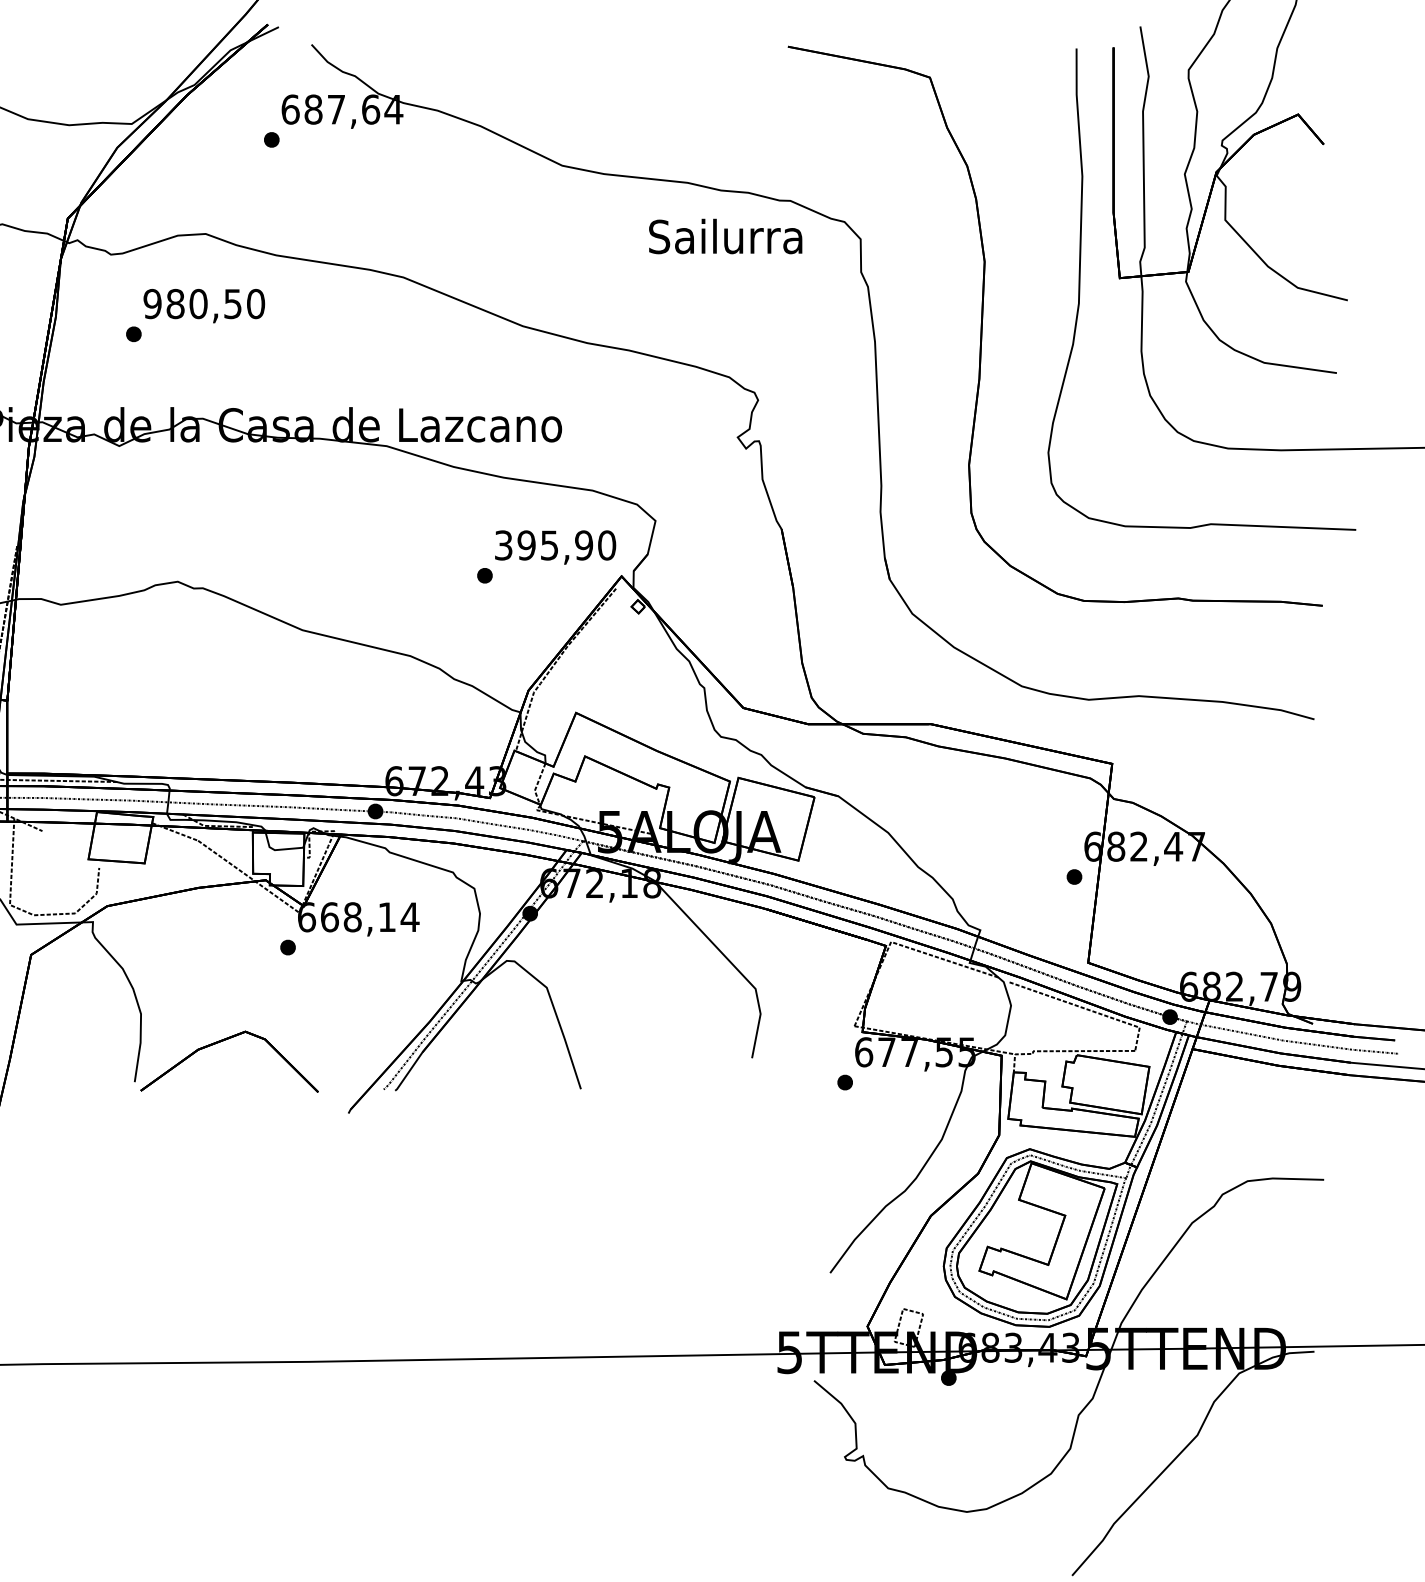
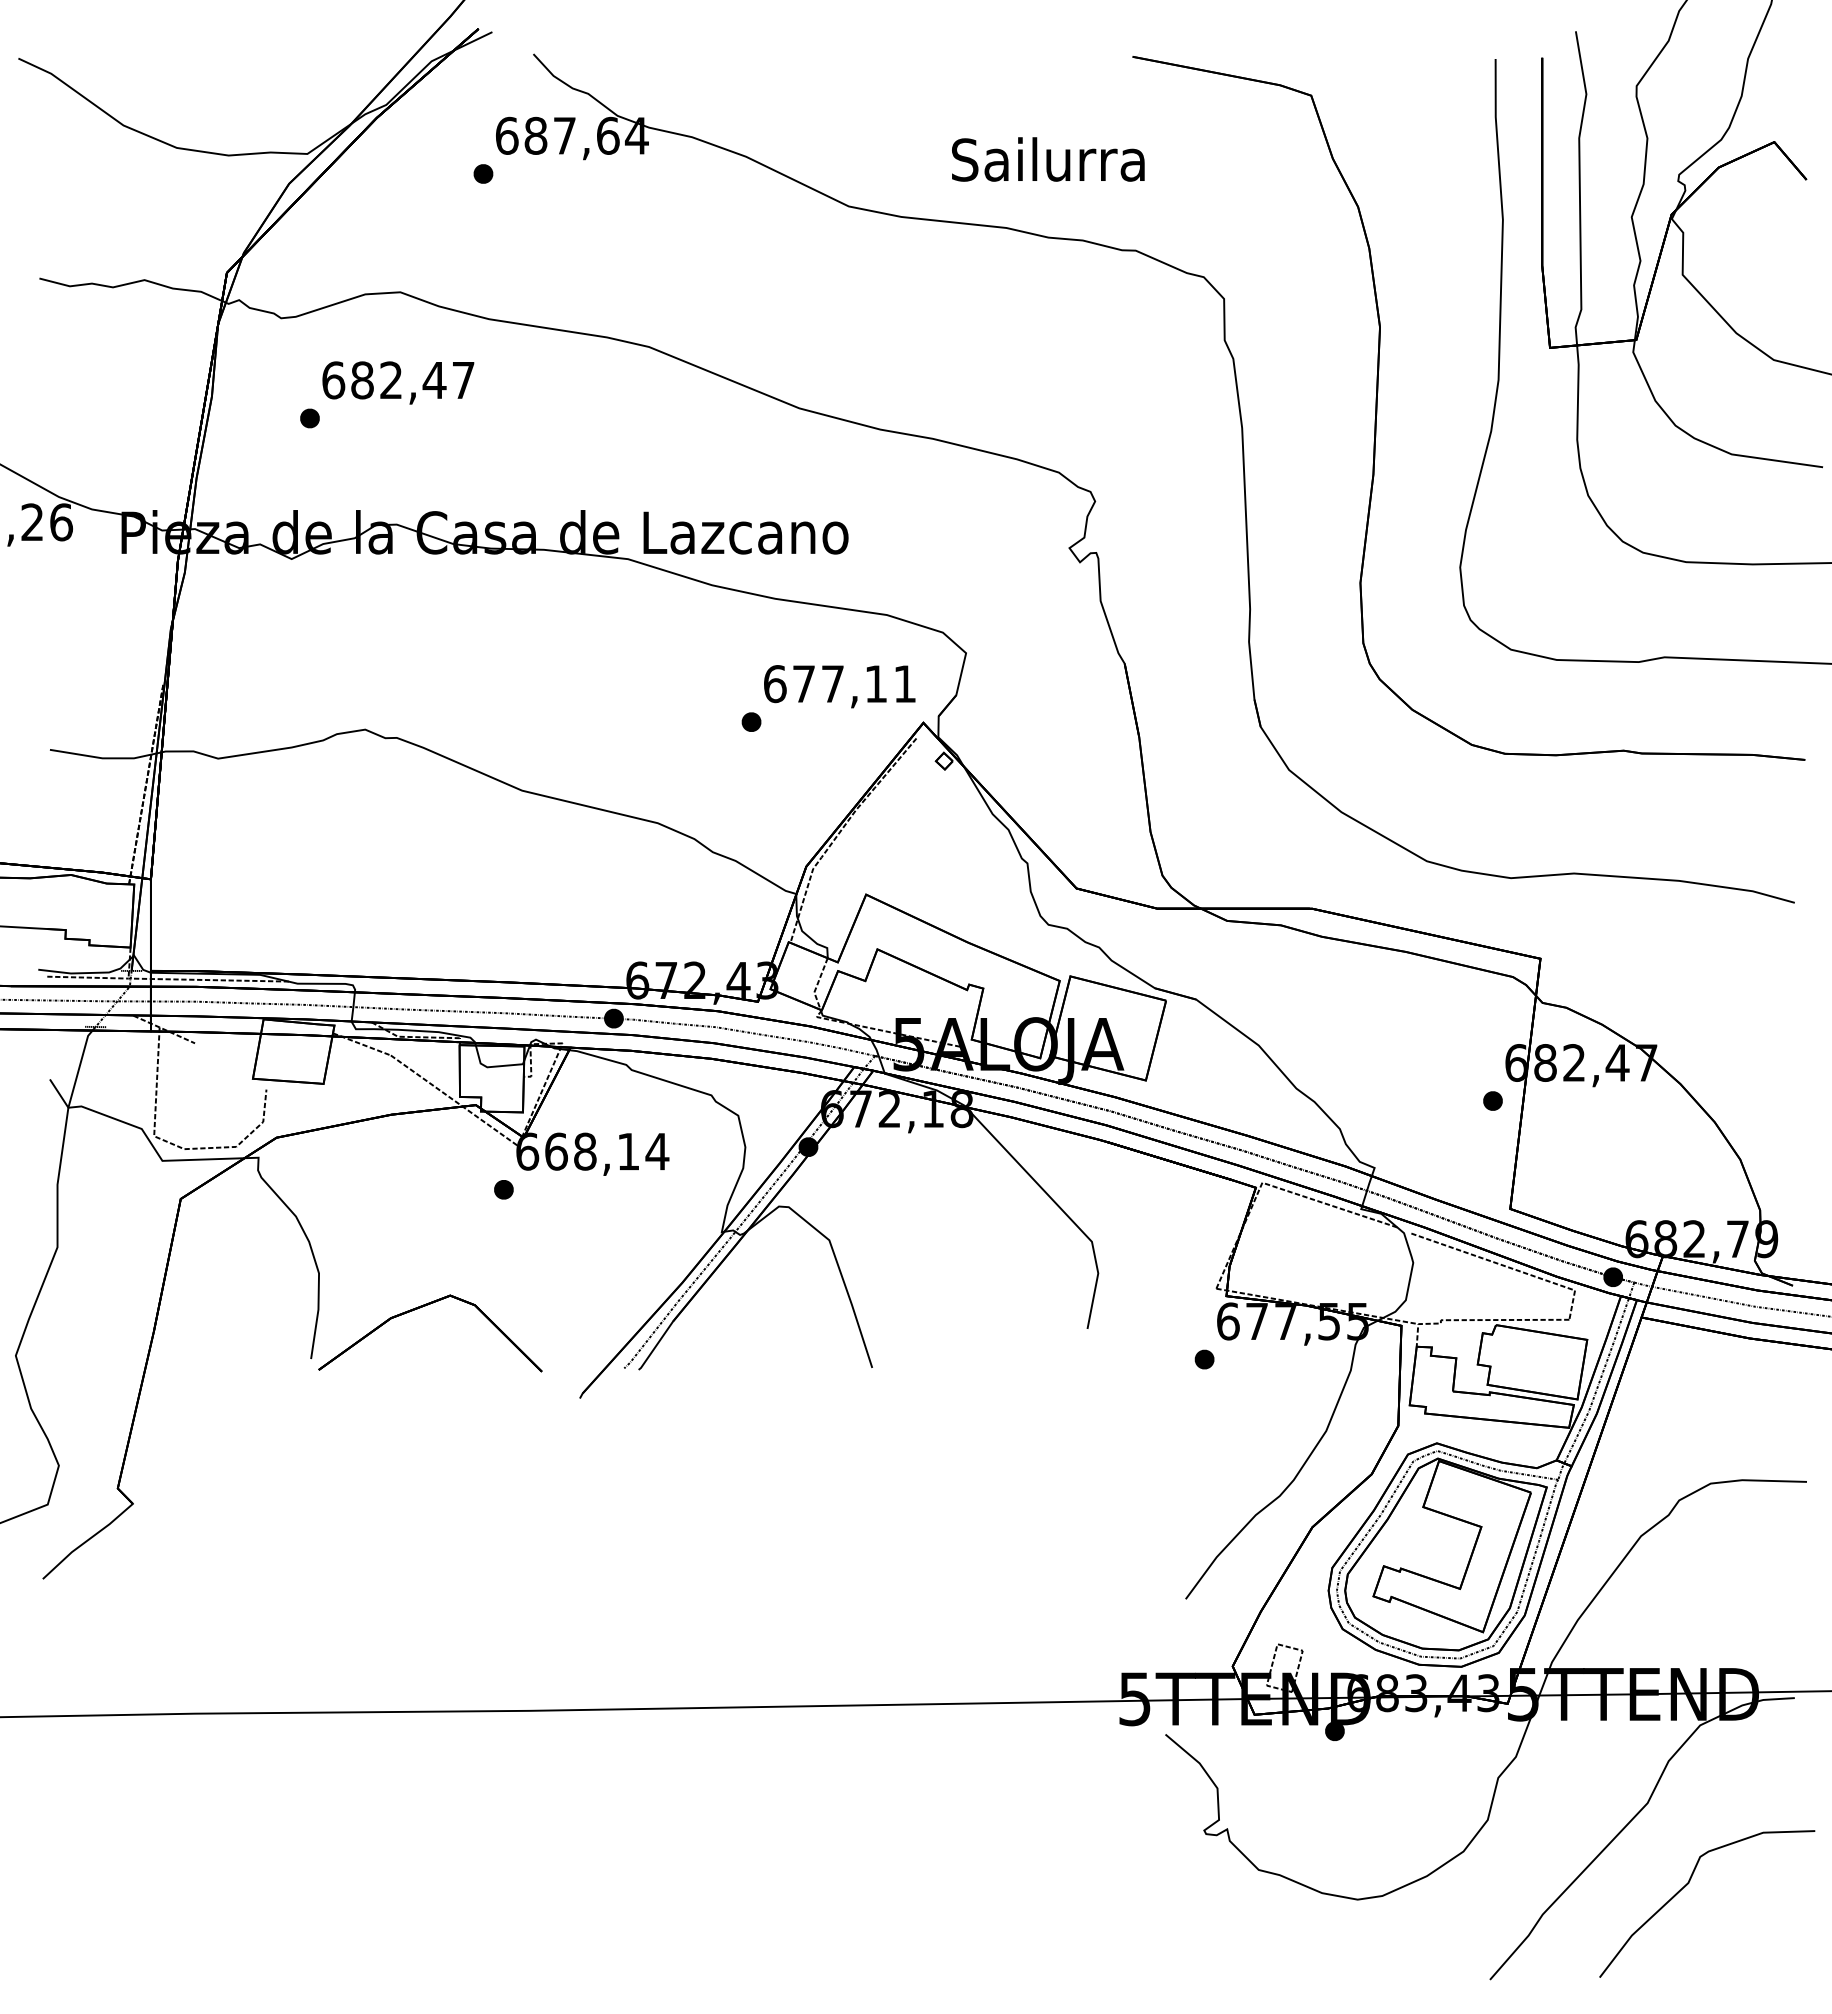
text: (725, 236) -> (1048, 159), moved
text: (204, 304) -> (398, 380), 980,50 -> 682,47
text: (555, 545) -> (840, 684), 395,90 -> 677,11
curve: (1229, 1499) -> (1688, 1884), added

